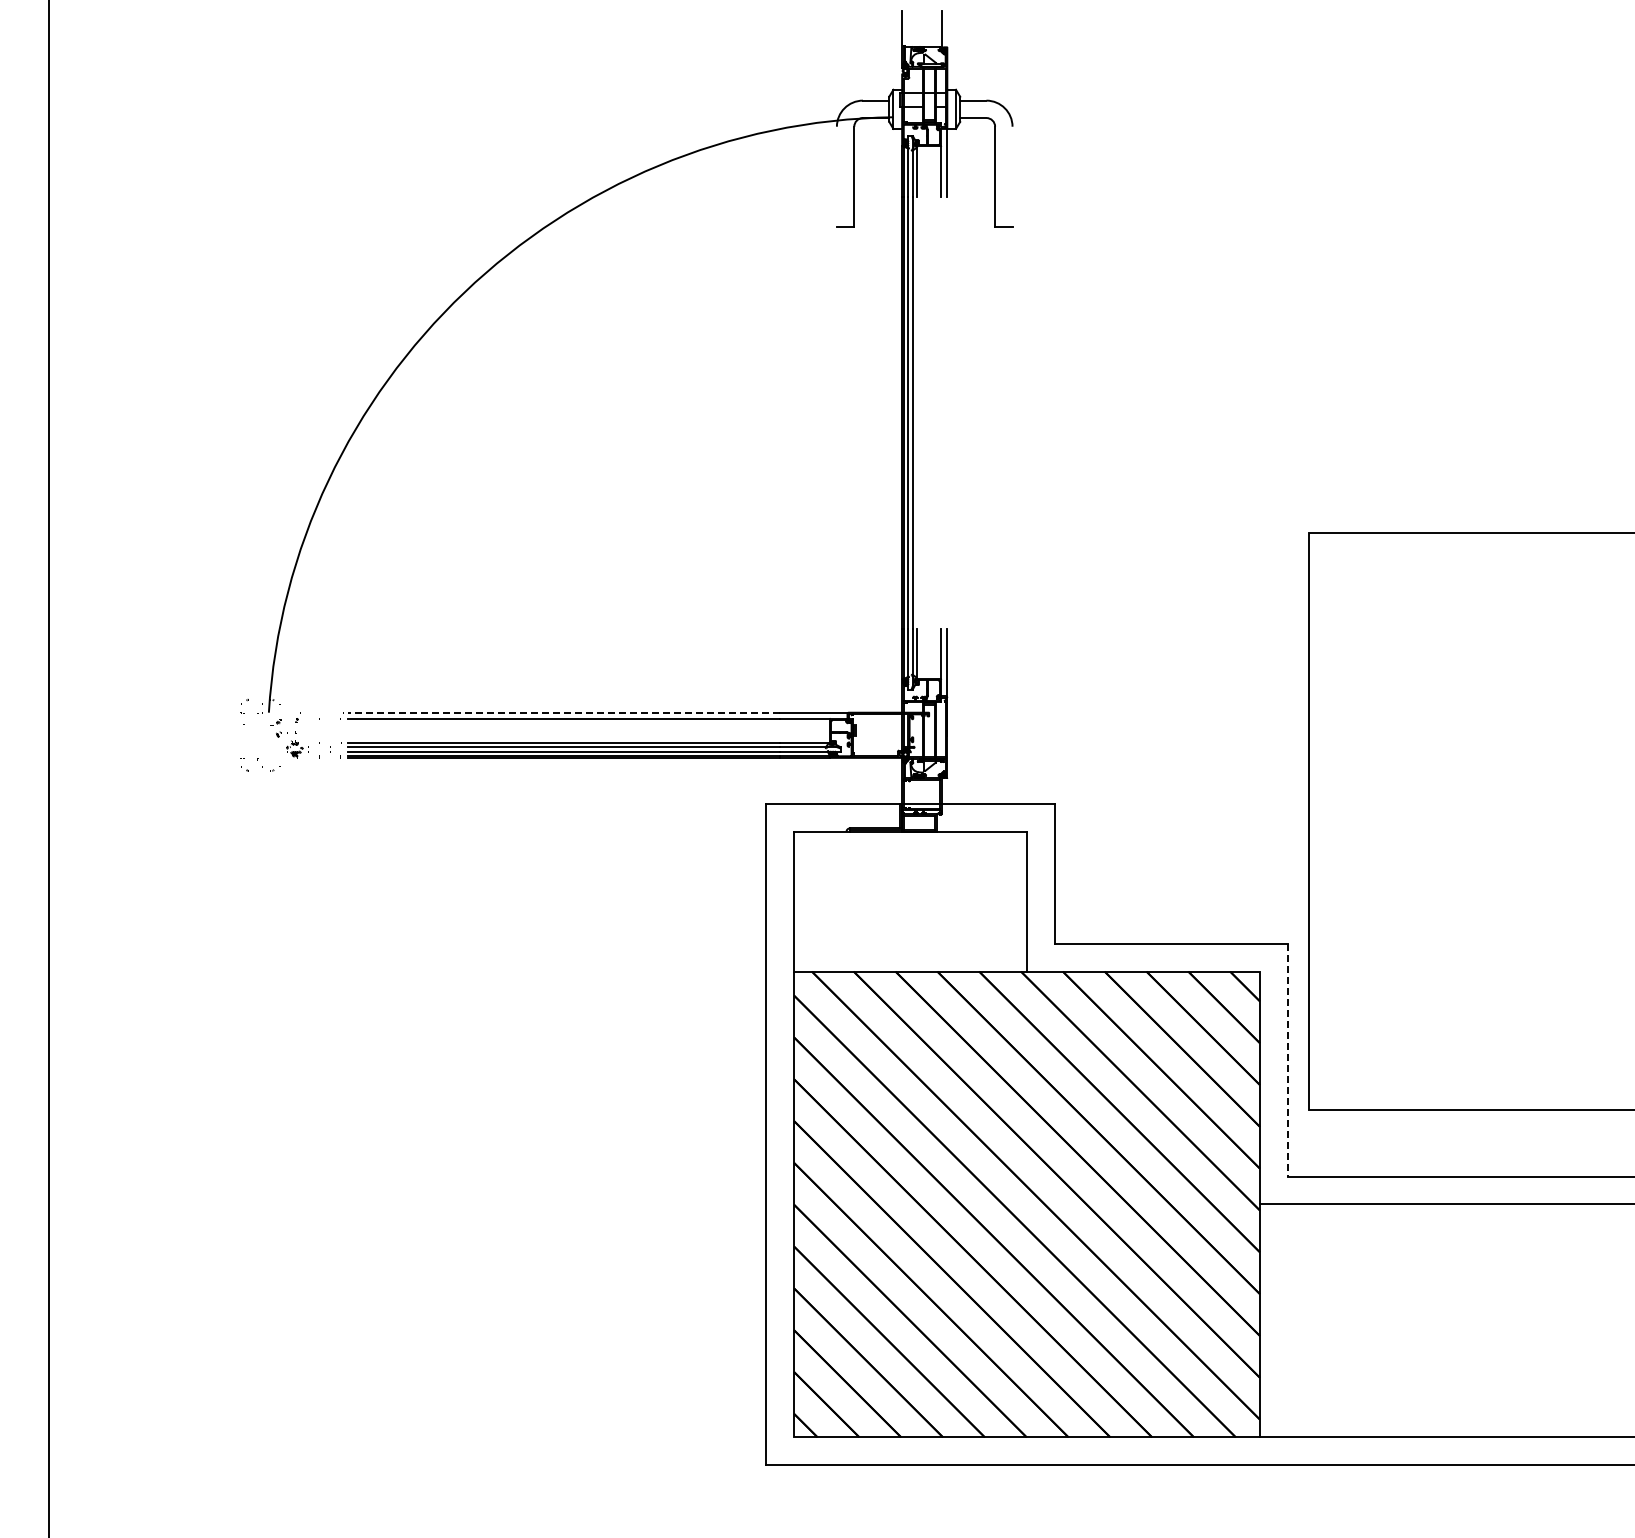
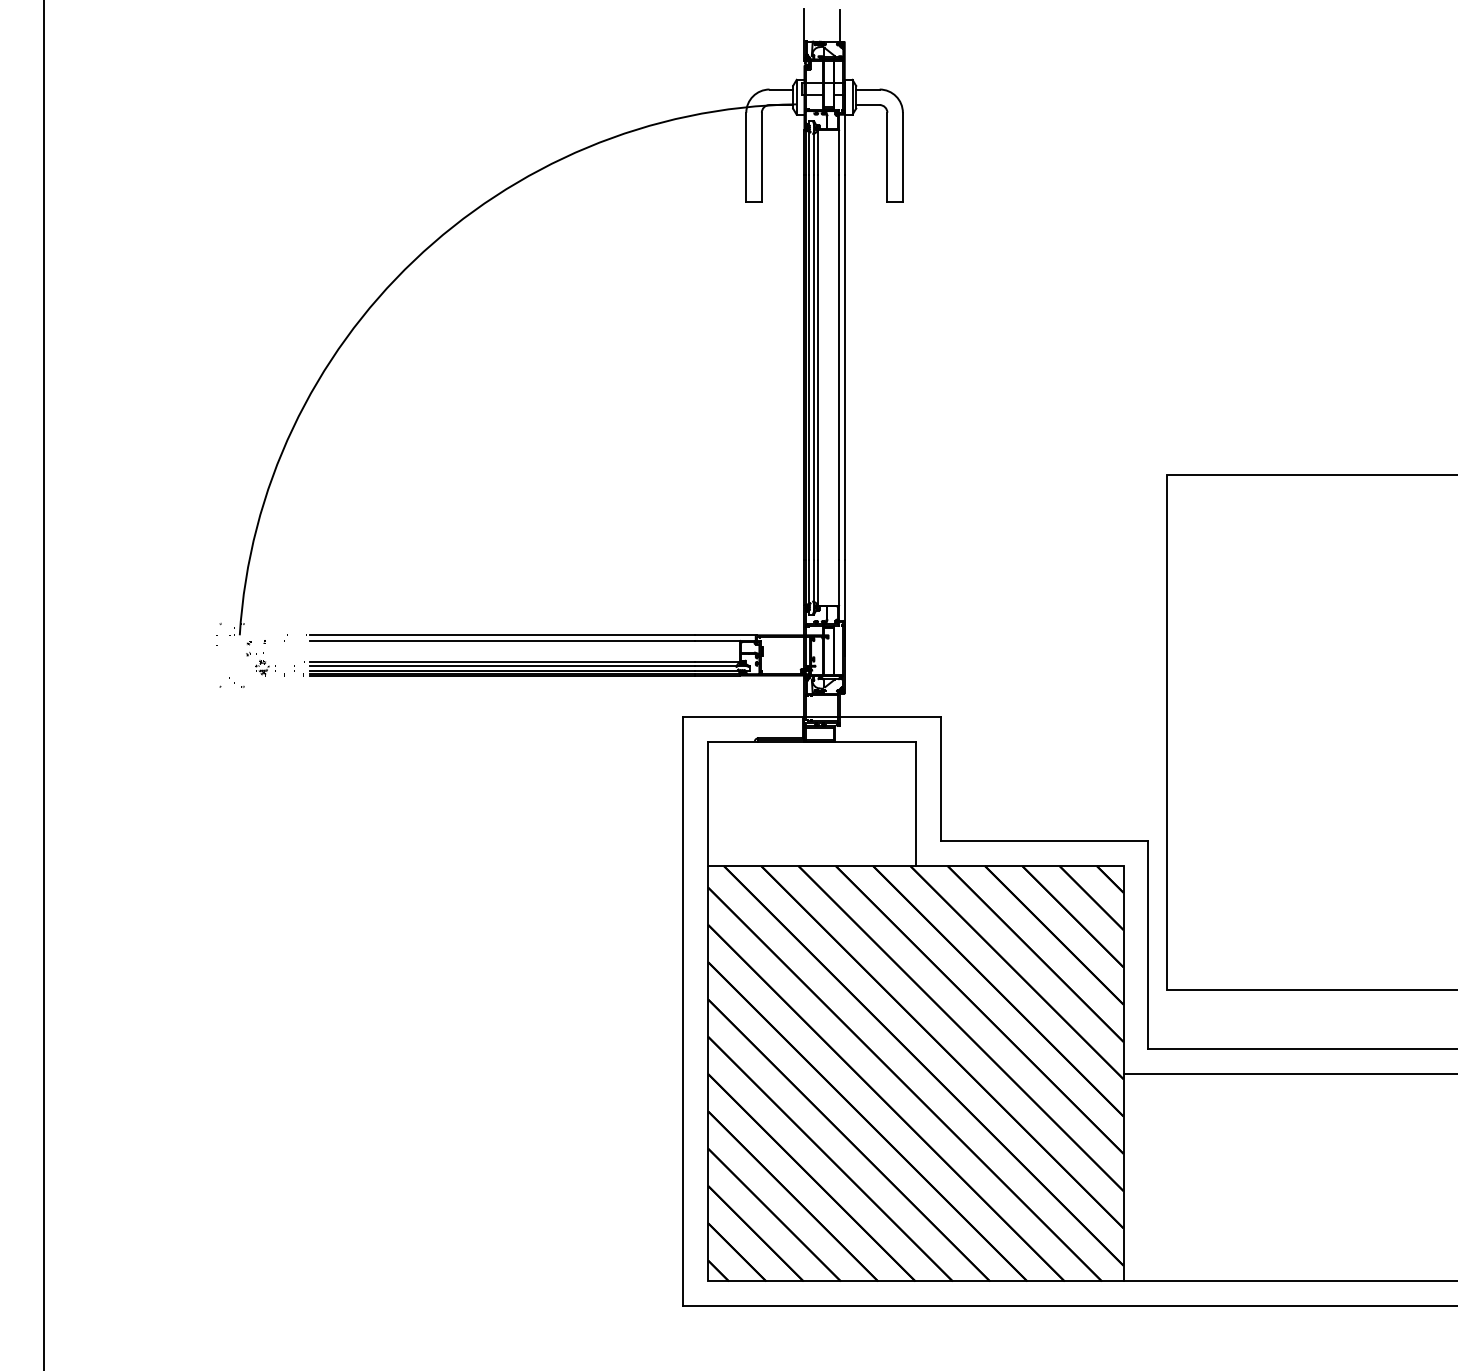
line: (836, 176) -> (745, 157), added
line: (1012, 176) -> (902, 157), added
line: (917, 412) -> (818, 367), added
line: (941, 412) -> (839, 367), added
line: (947, 412) -> (844, 367), added
line: (563, 712) -> (502, 635), dashed -> solid
line: (1287, 1060) -> (1148, 945), dashed -> solid

